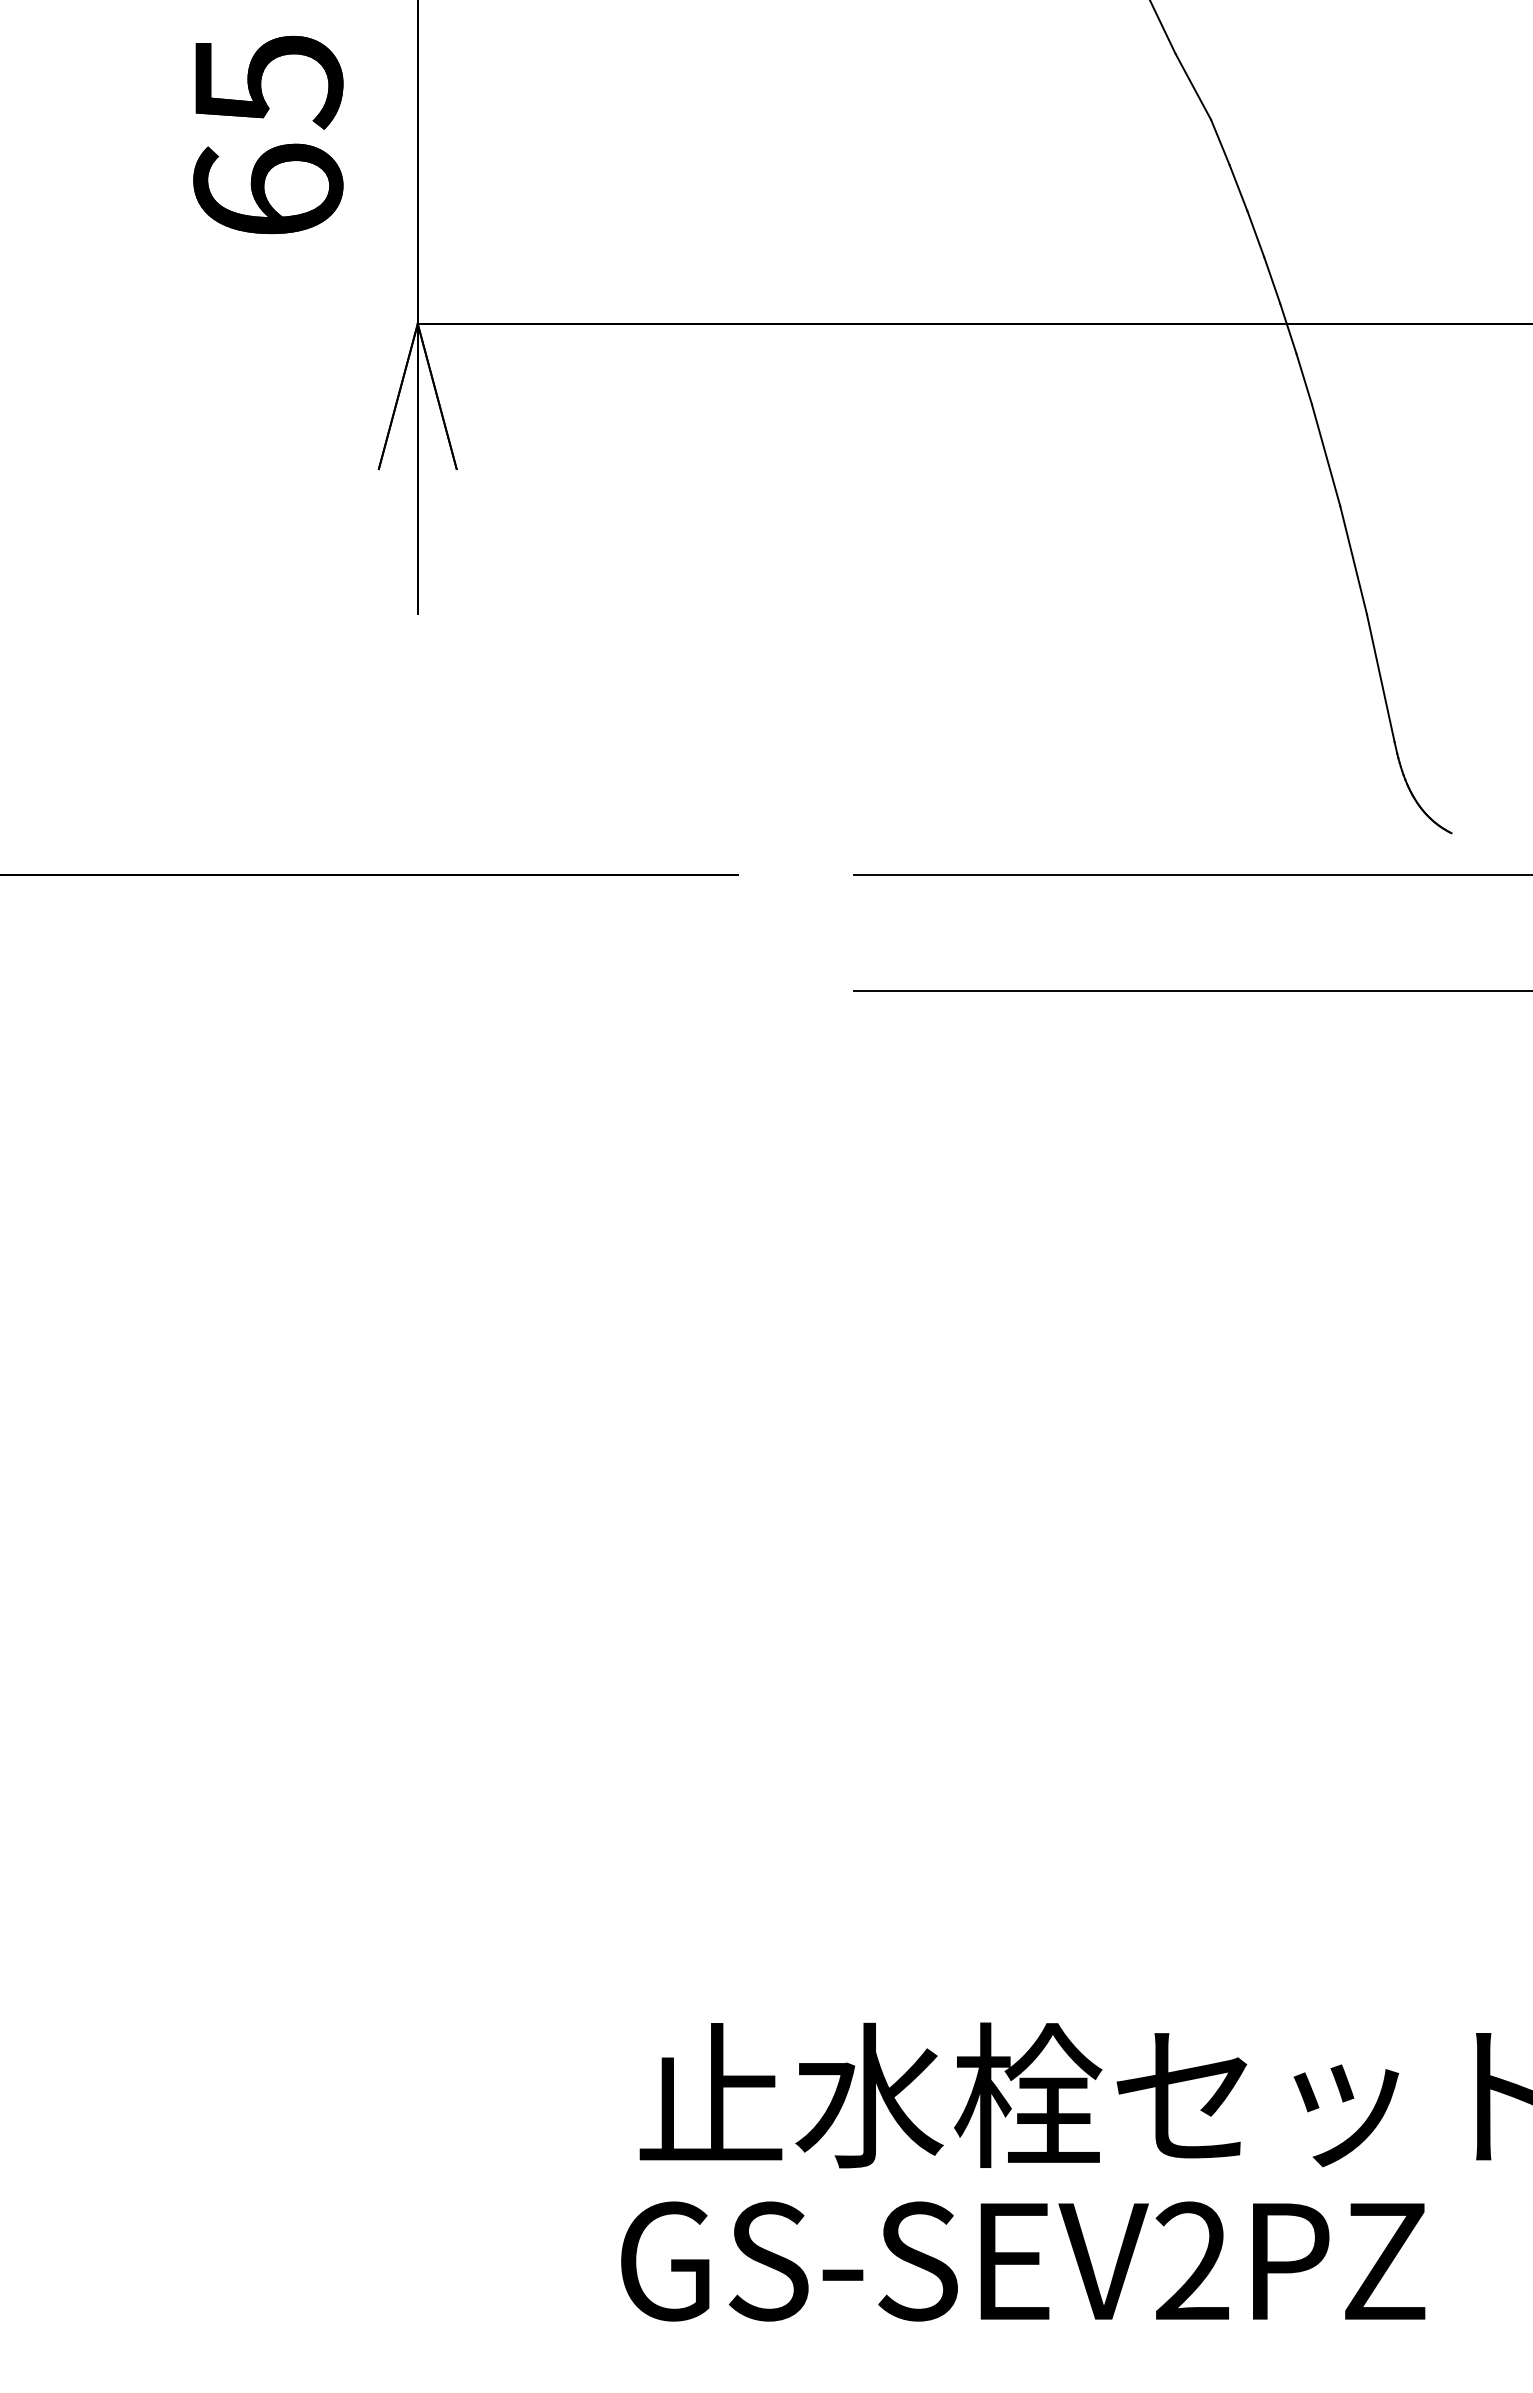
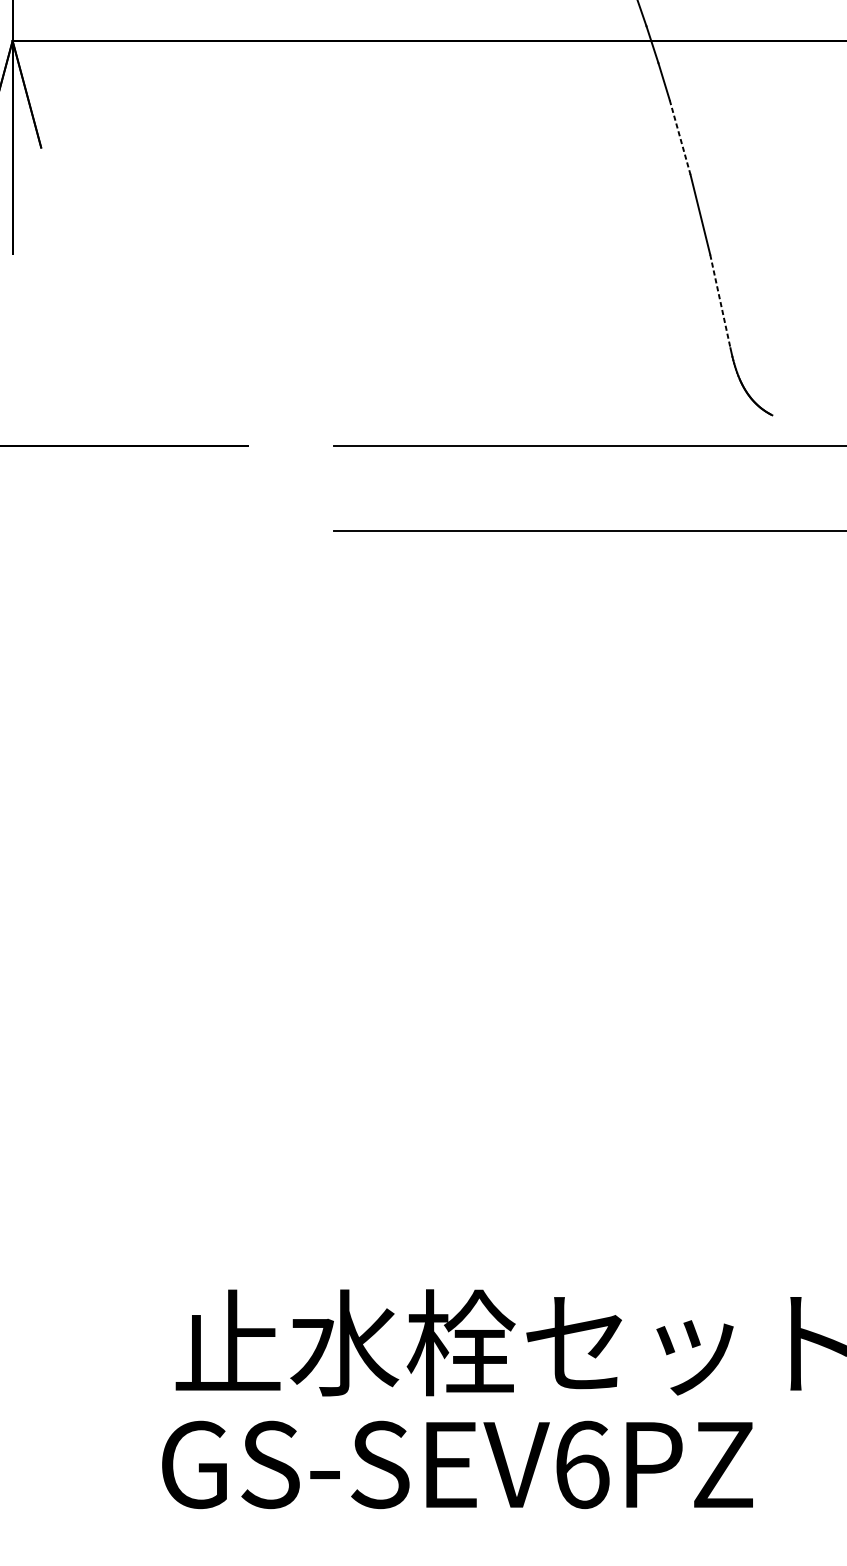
line: (1326, 455) -> (680, 137), solid -> dashed
line: (1380, 678) -> (720, 301), solid -> dashed
text: (1192, 2261) -> (581, 1464), GS-SEV2PZ -> GS-SEV6PZ

